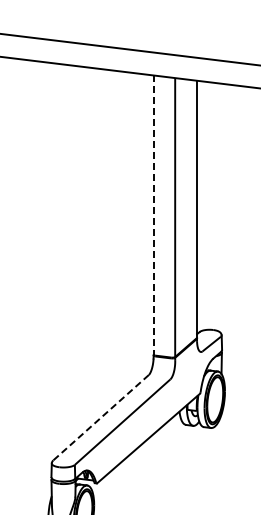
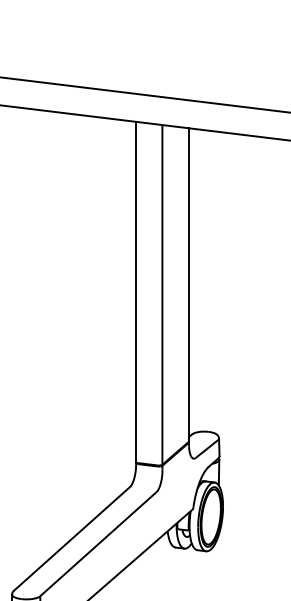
line: (153, 215) -> (135, 292), dashed -> solid
line: (100, 417) -> (71, 538), dashed -> solid

